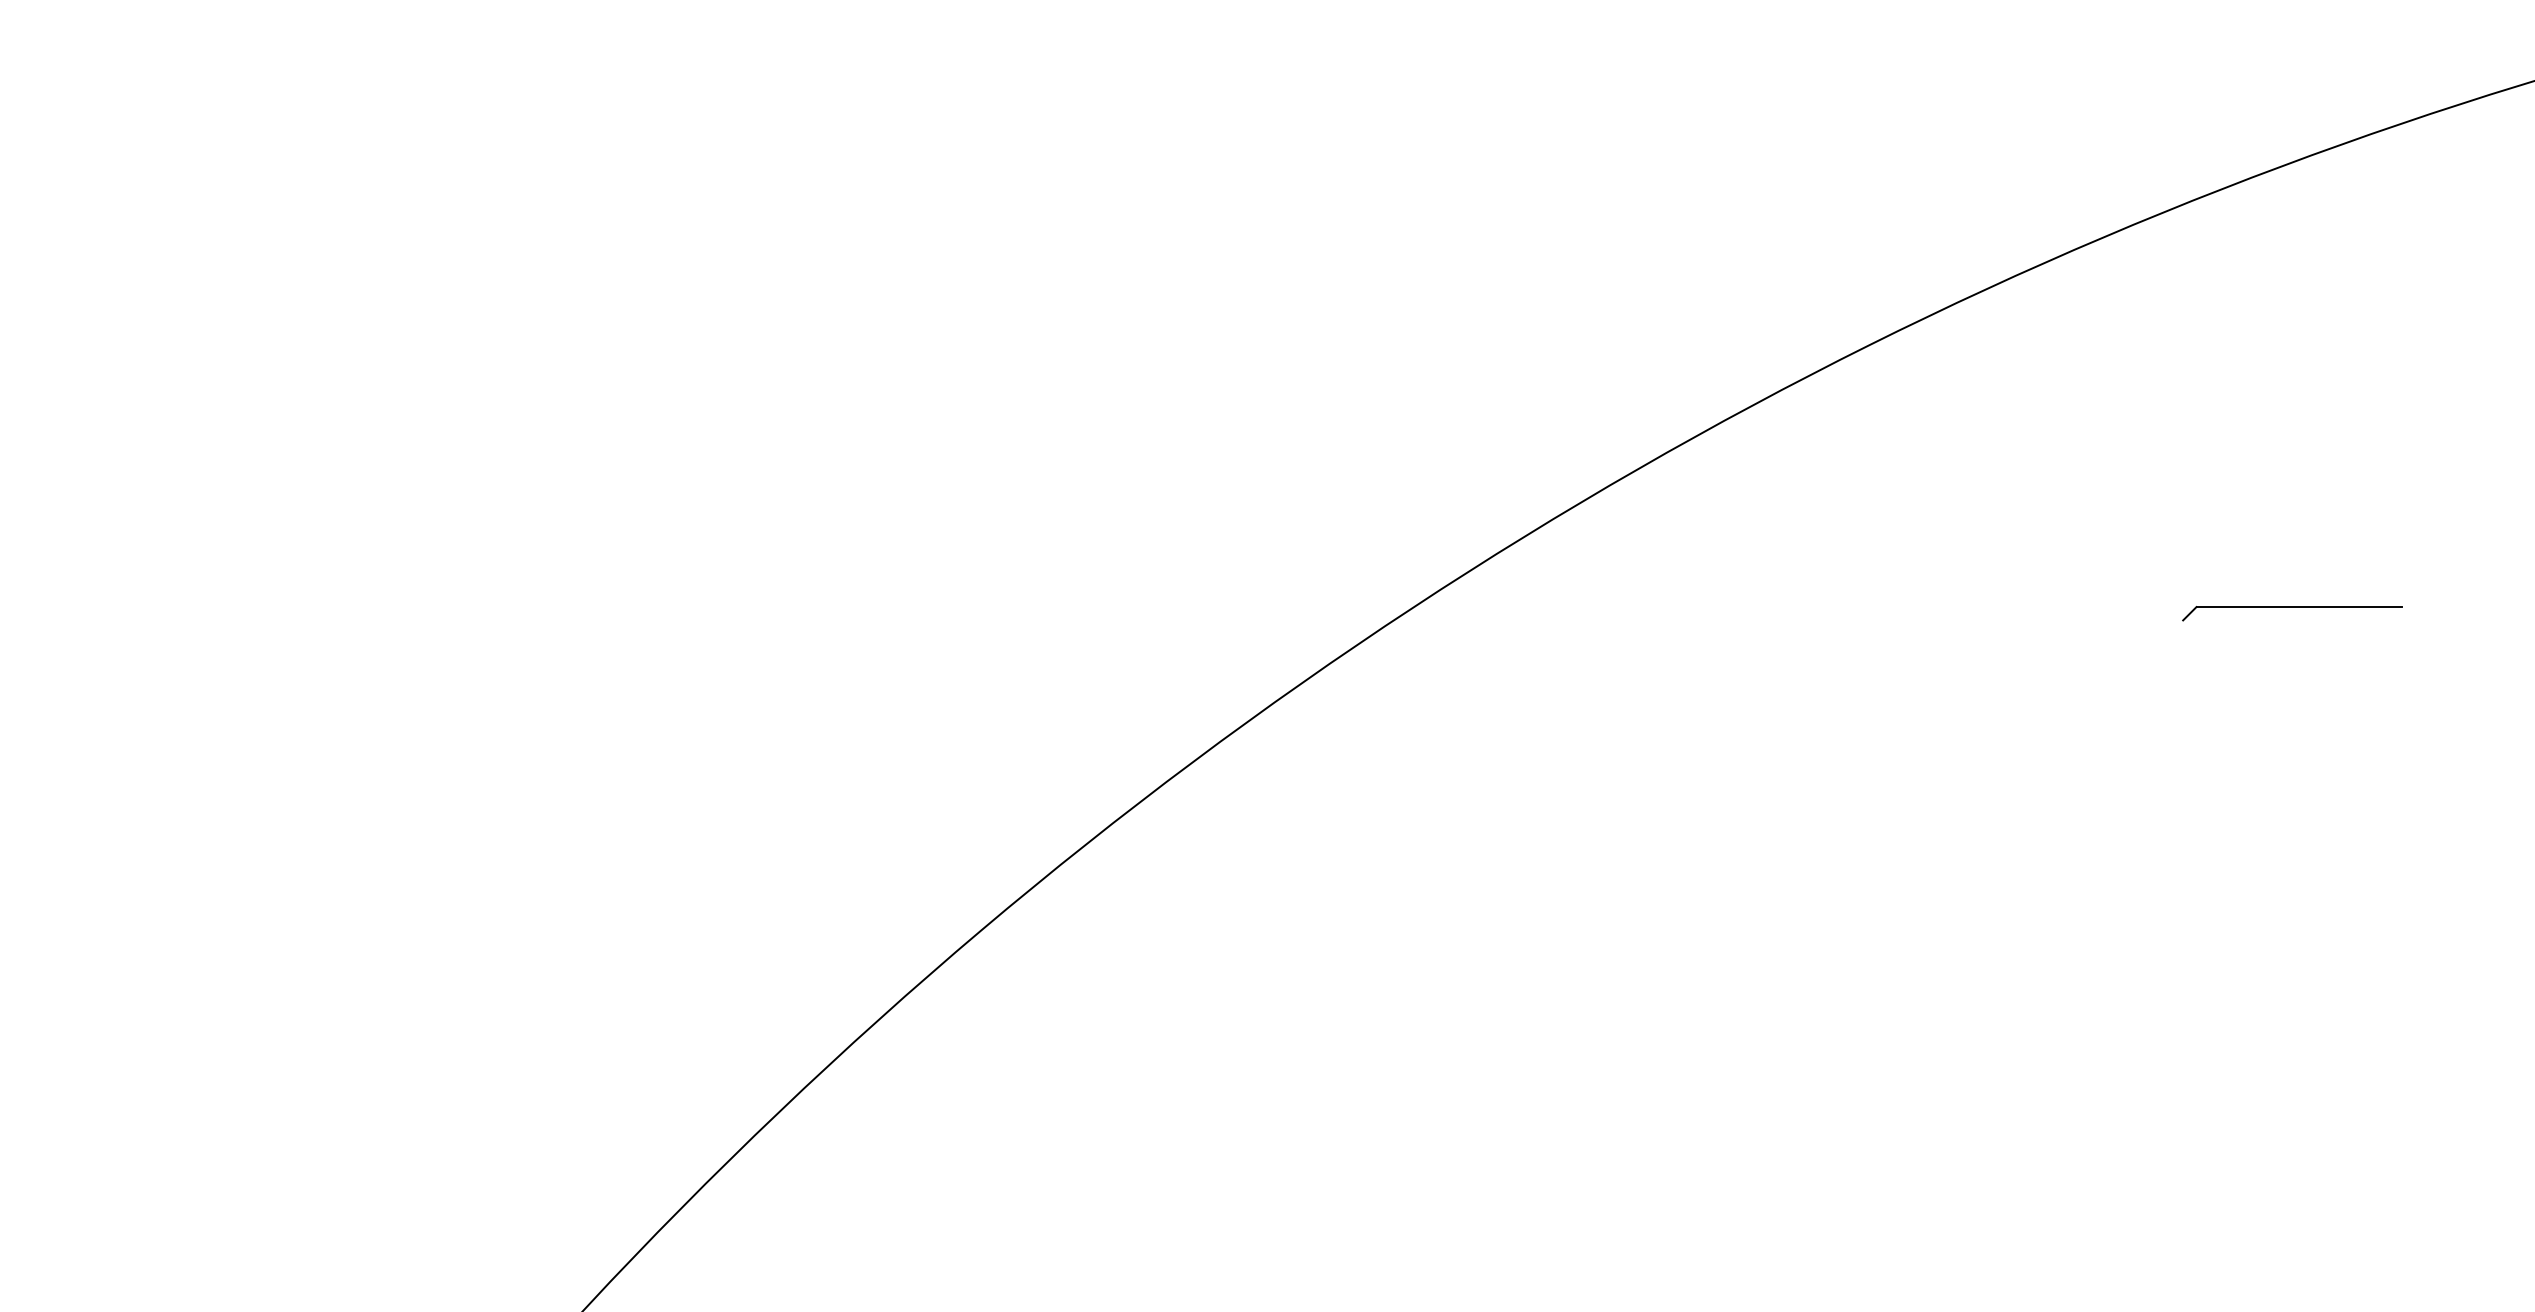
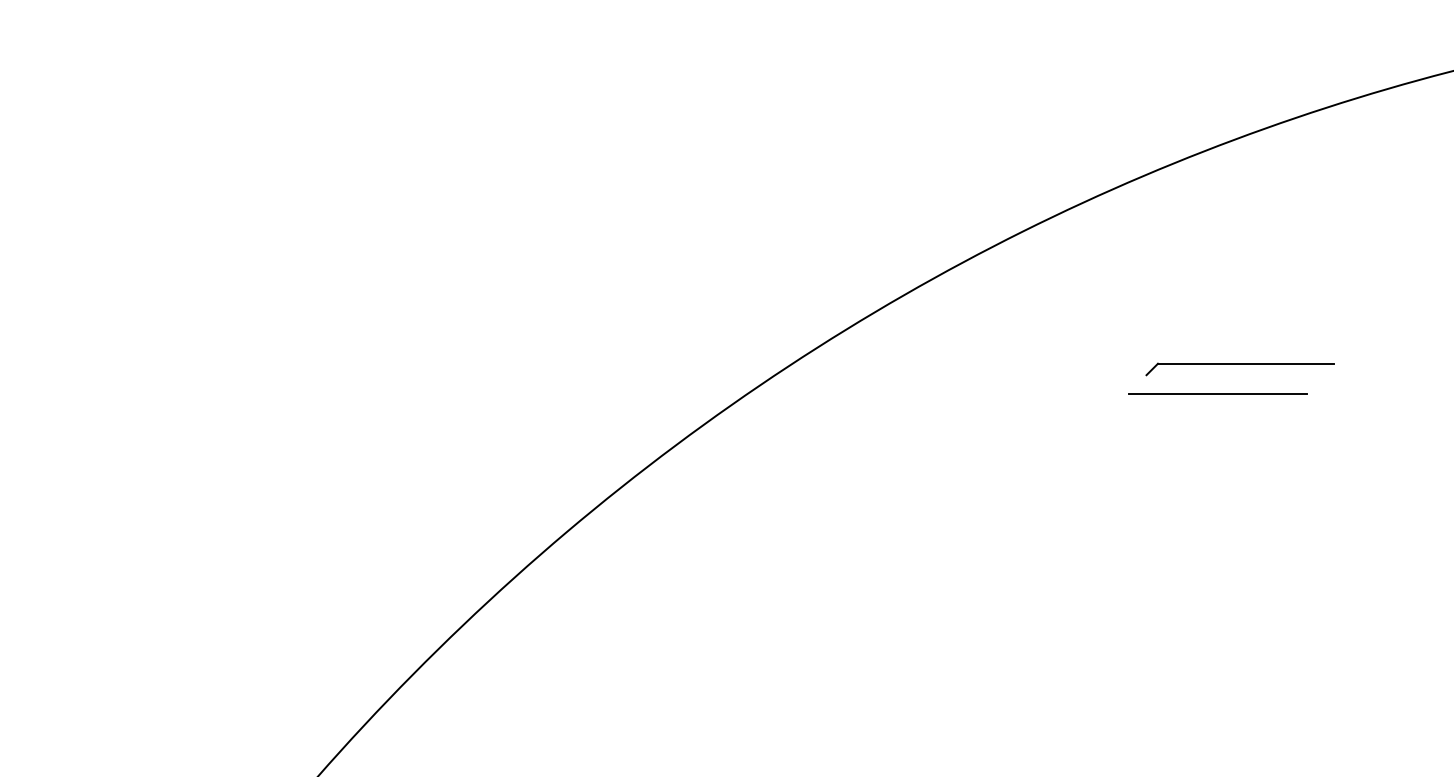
part: (2291, 613) -> (1239, 369), size x1.67
line: (2248, 660) -> (1217, 393), added

